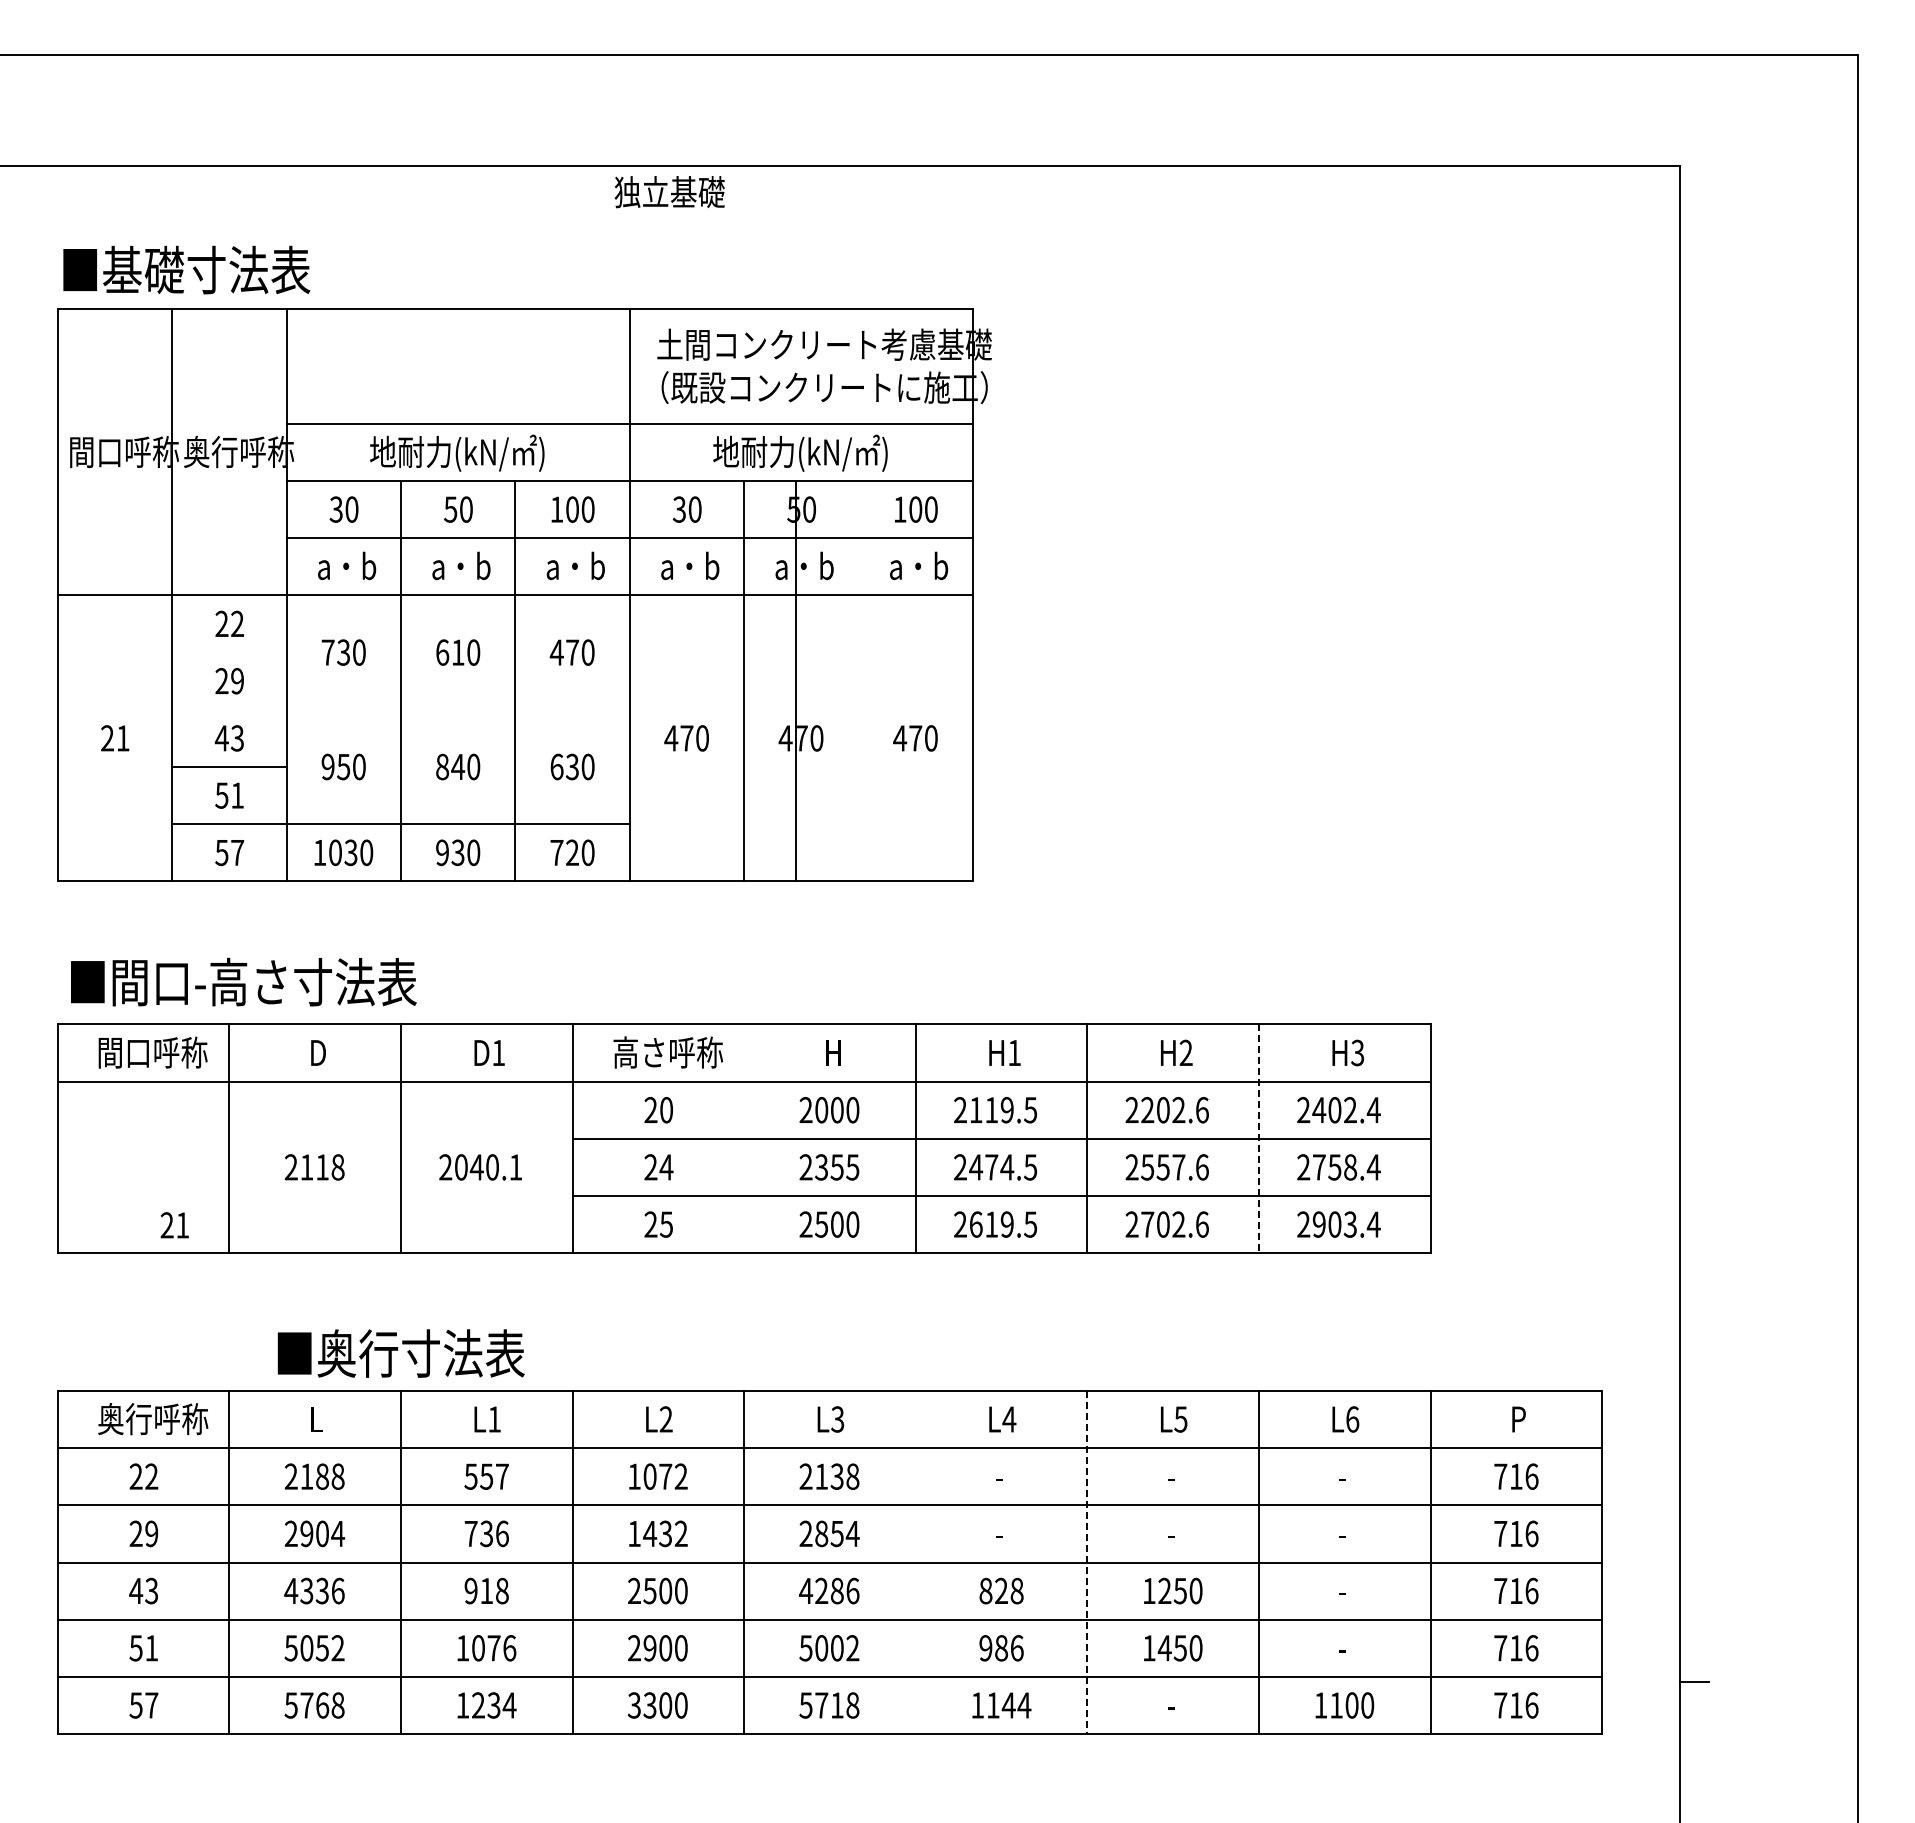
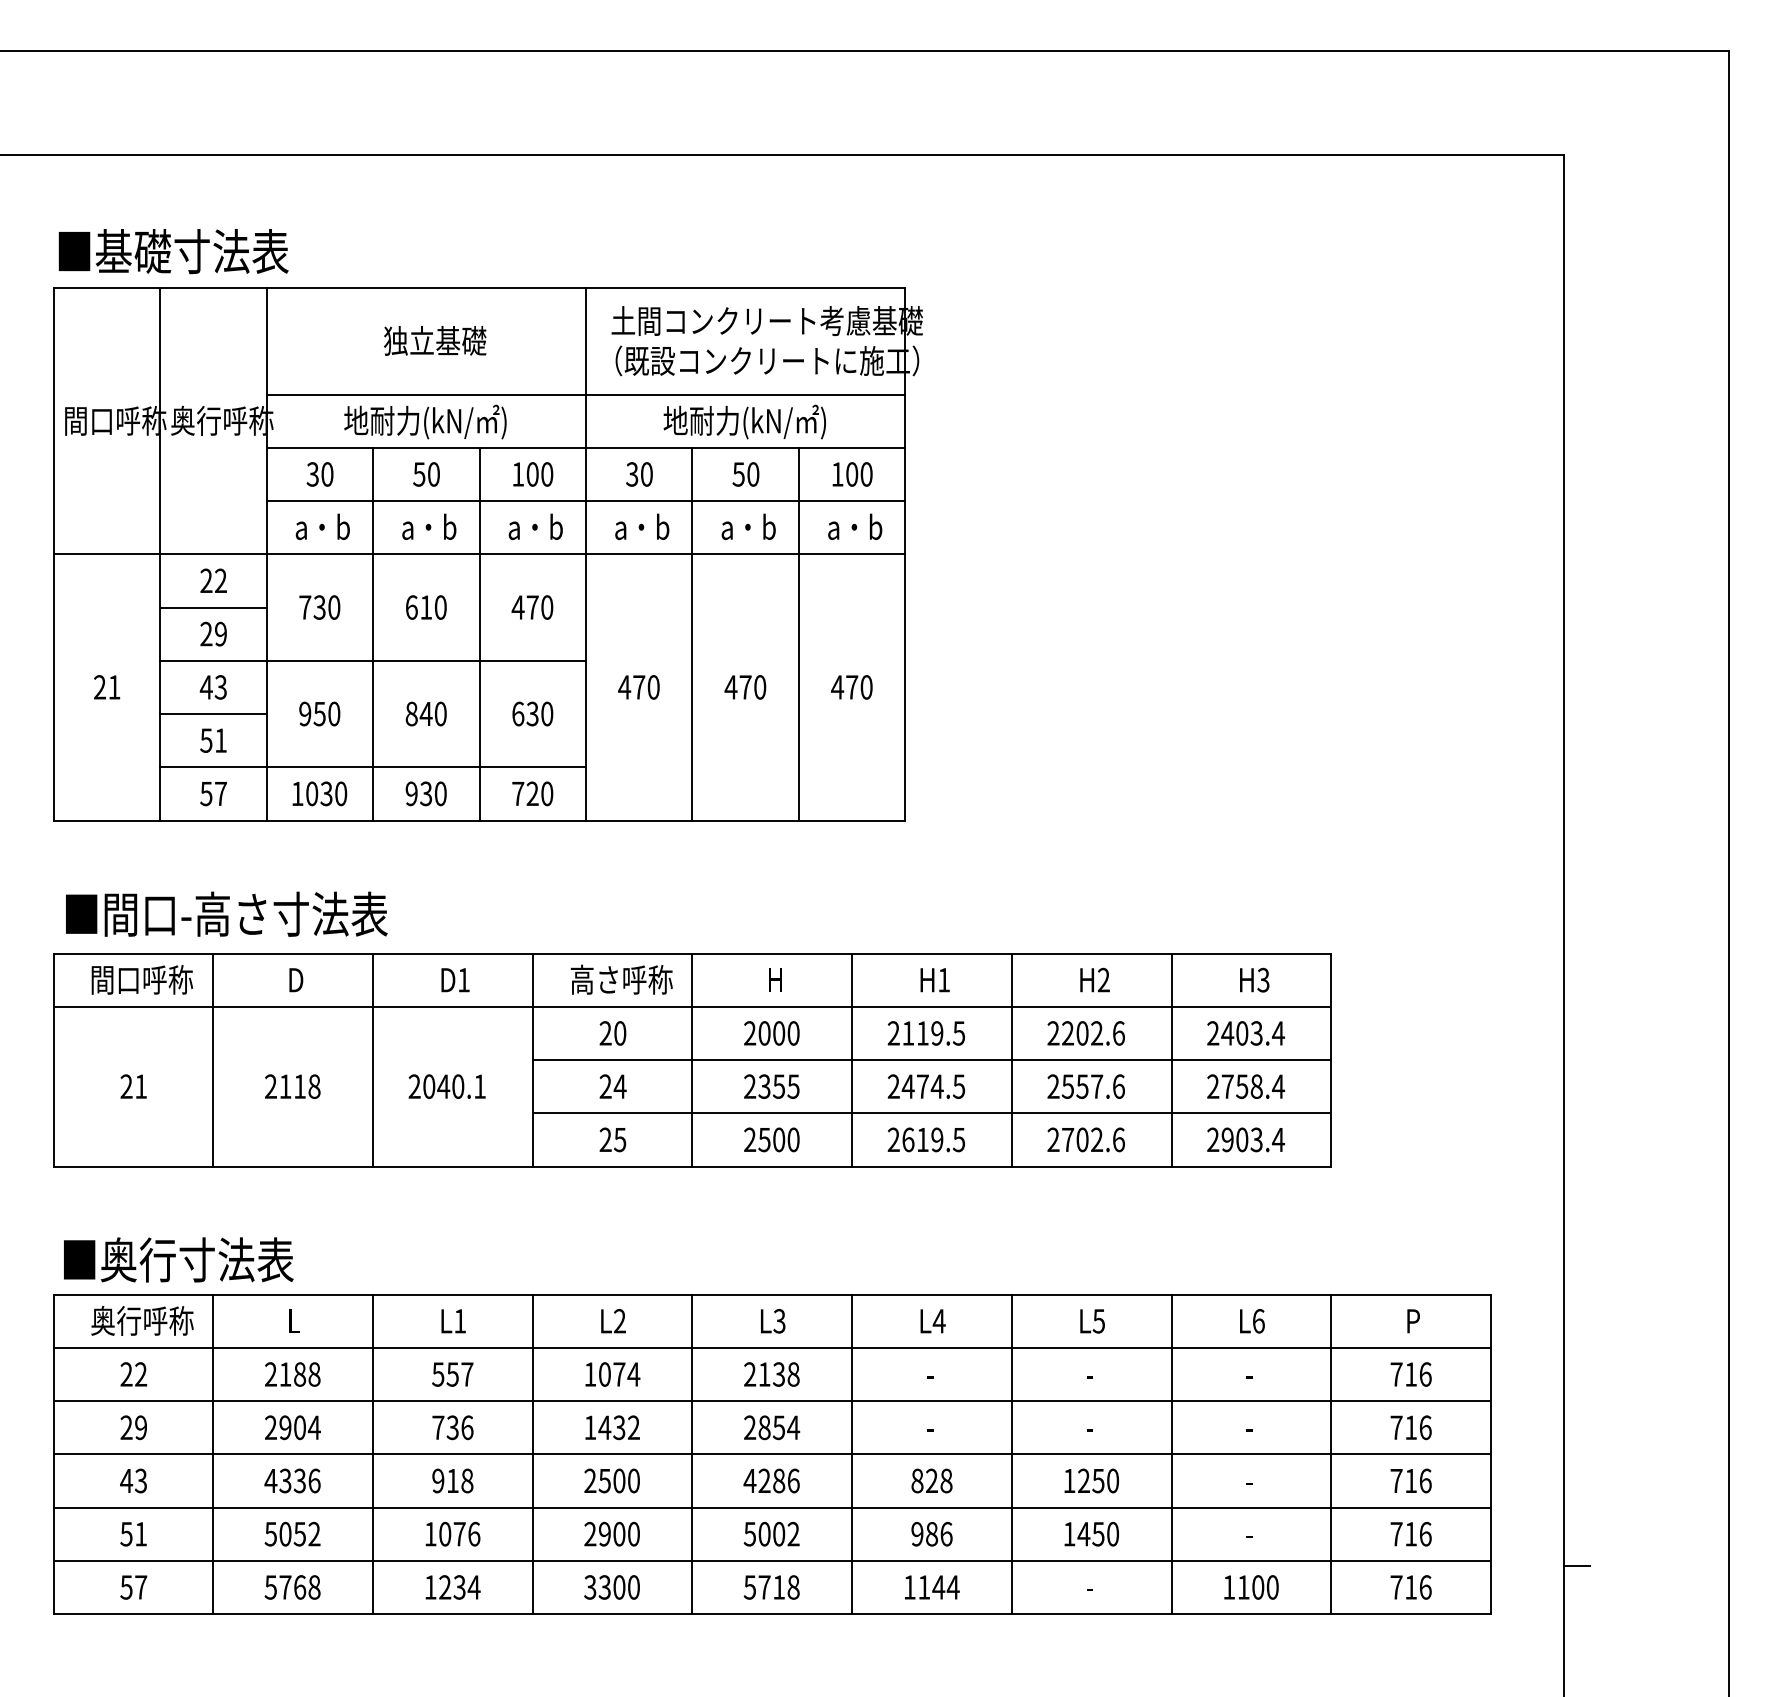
text: (669, 192) -> (434, 341), moved
line: (229, 652) -> (213, 607), added
line: (795, 681) -> (798, 634), moved
line: (400, 709) -> (372, 660), added
text: (1349, 1110) -> (1255, 1033), 2402.4 -> 2403.4
line: (744, 1138) -> (692, 1059), added
line: (1258, 1139) -> (1171, 1060), dashed -> solid
text: (174, 1225) -> (133, 1086), moved
text: (400, 1353) -> (178, 1259), moved
text: (681, 1476) -> (634, 1374), 1072 -> 1074
line: (915, 1562) -> (851, 1454), added
line: (1087, 1562) -> (1011, 1454), dashed -> solid

